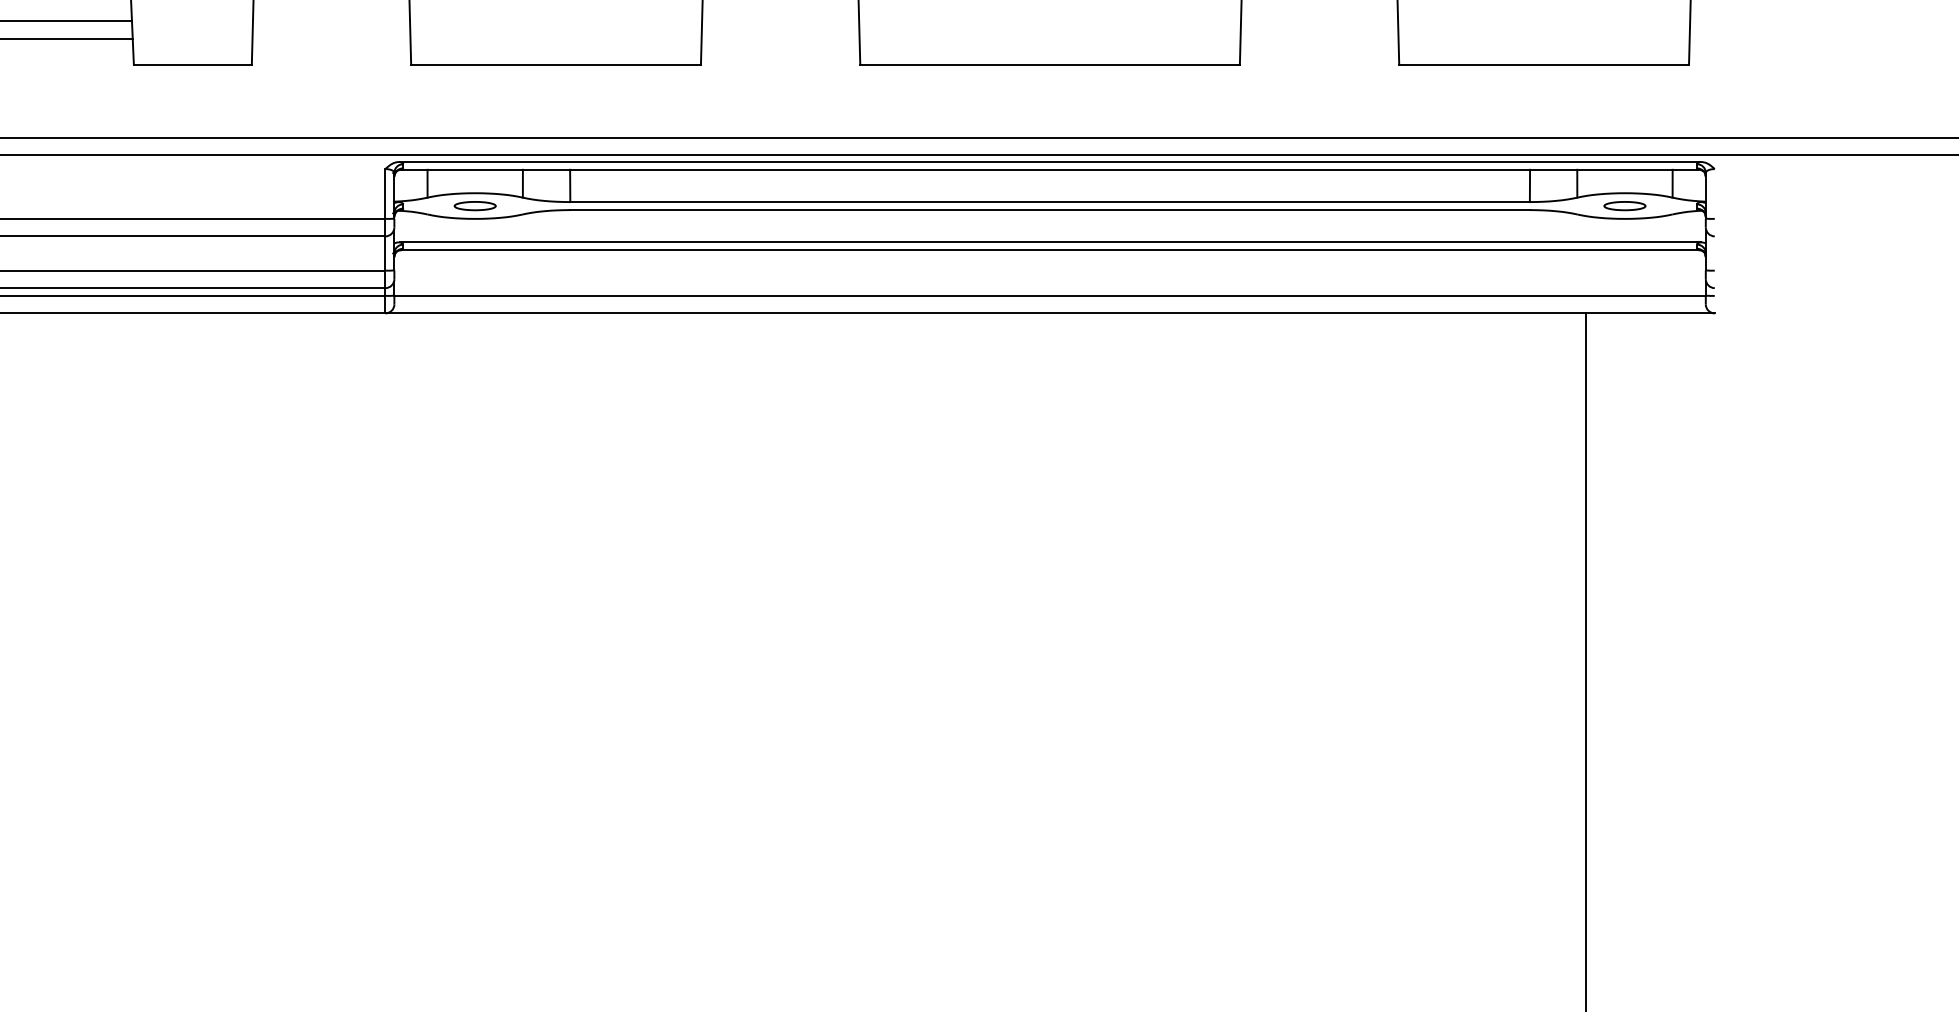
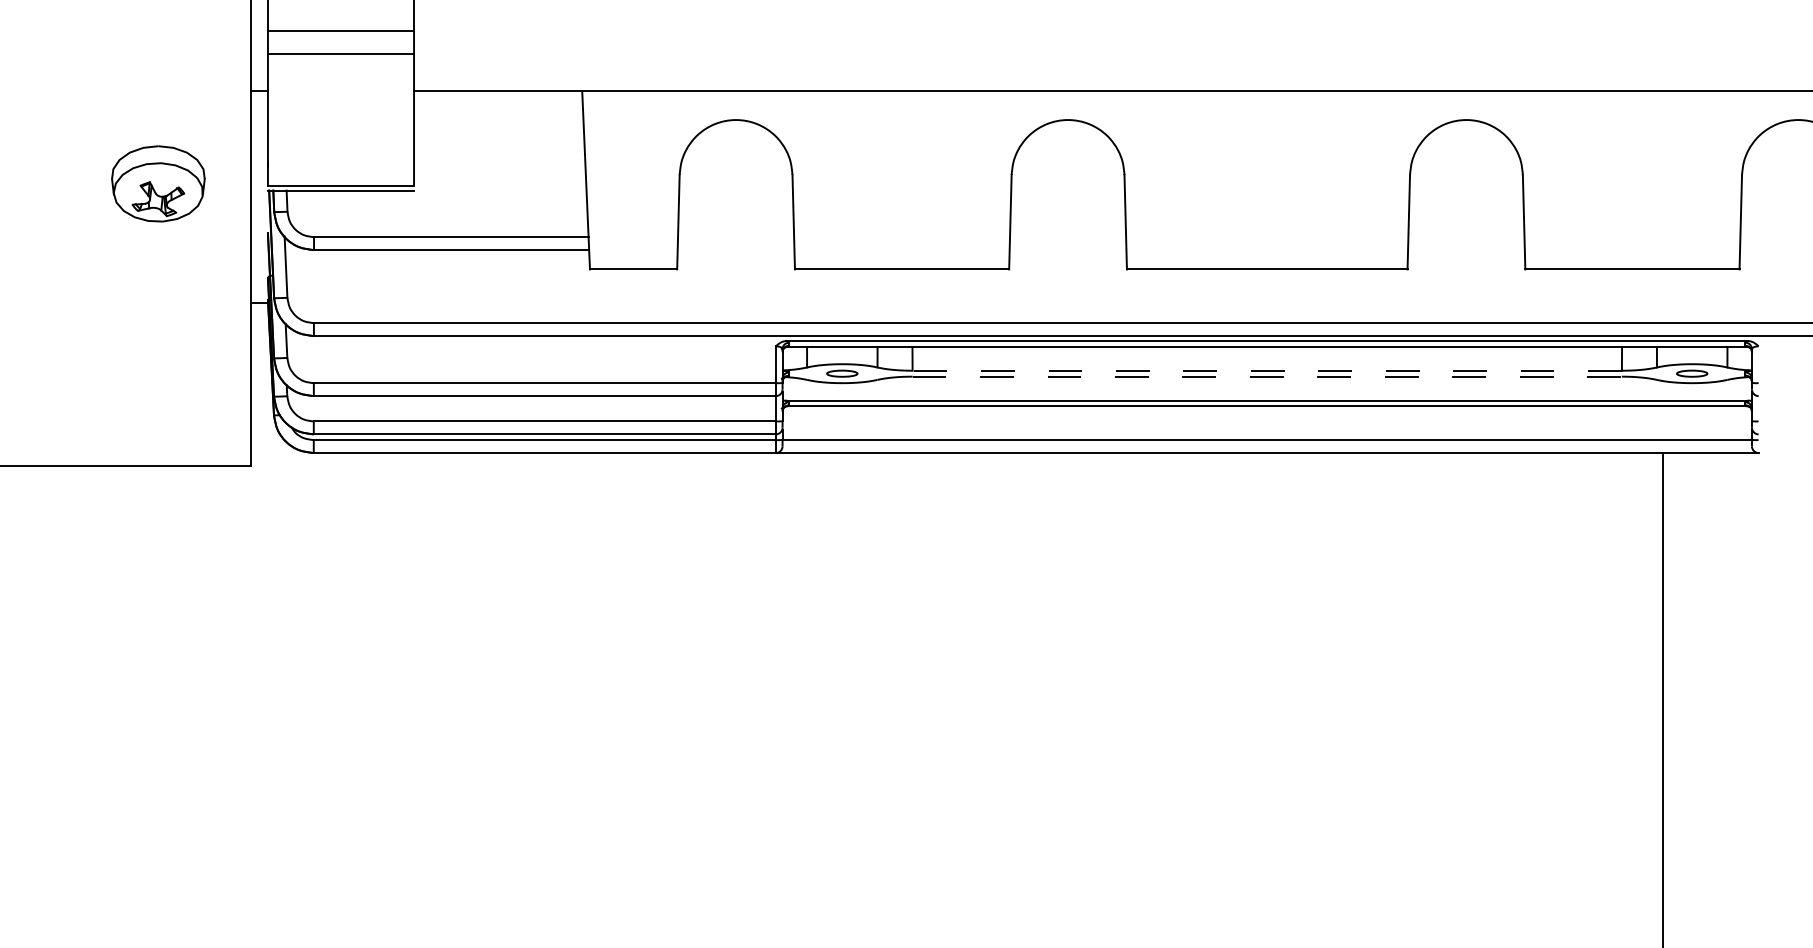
line: (1050, 201) -> (1267, 370), solid -> dashed
line: (1050, 209) -> (1267, 376), solid -> dashed

